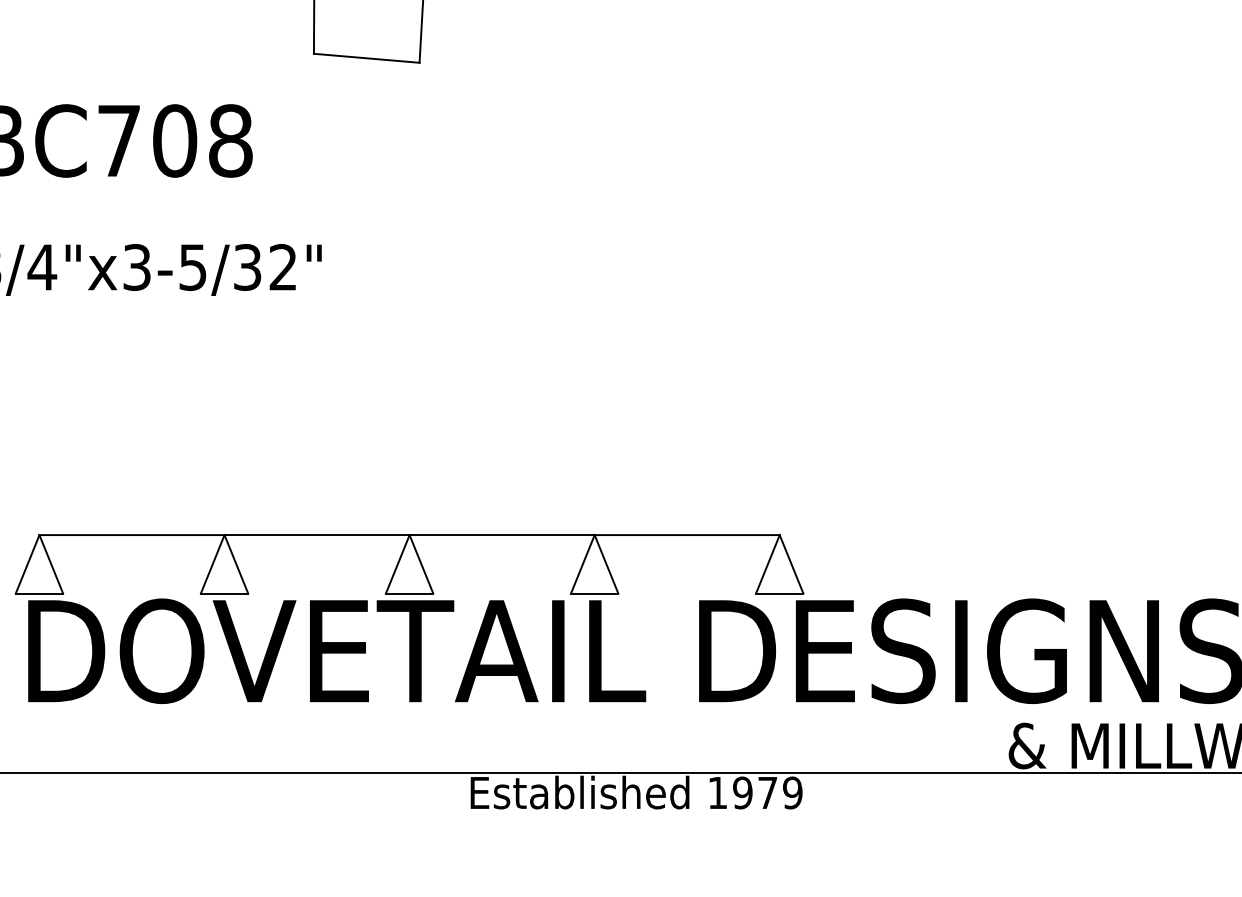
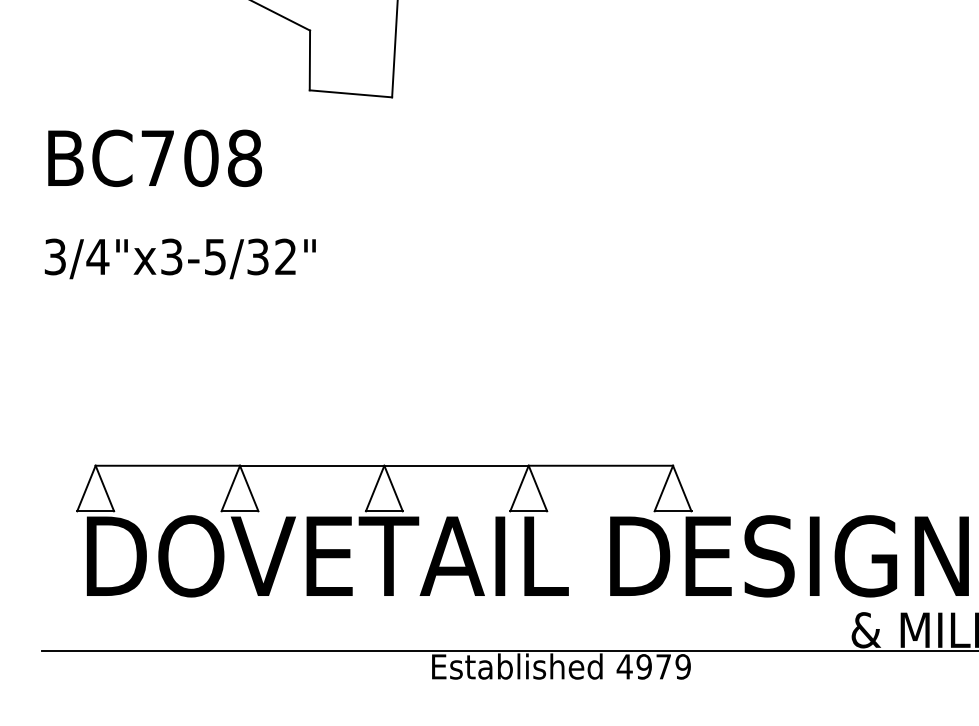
text: (717, 792) -> (624, 666), 1979 -> 4979

